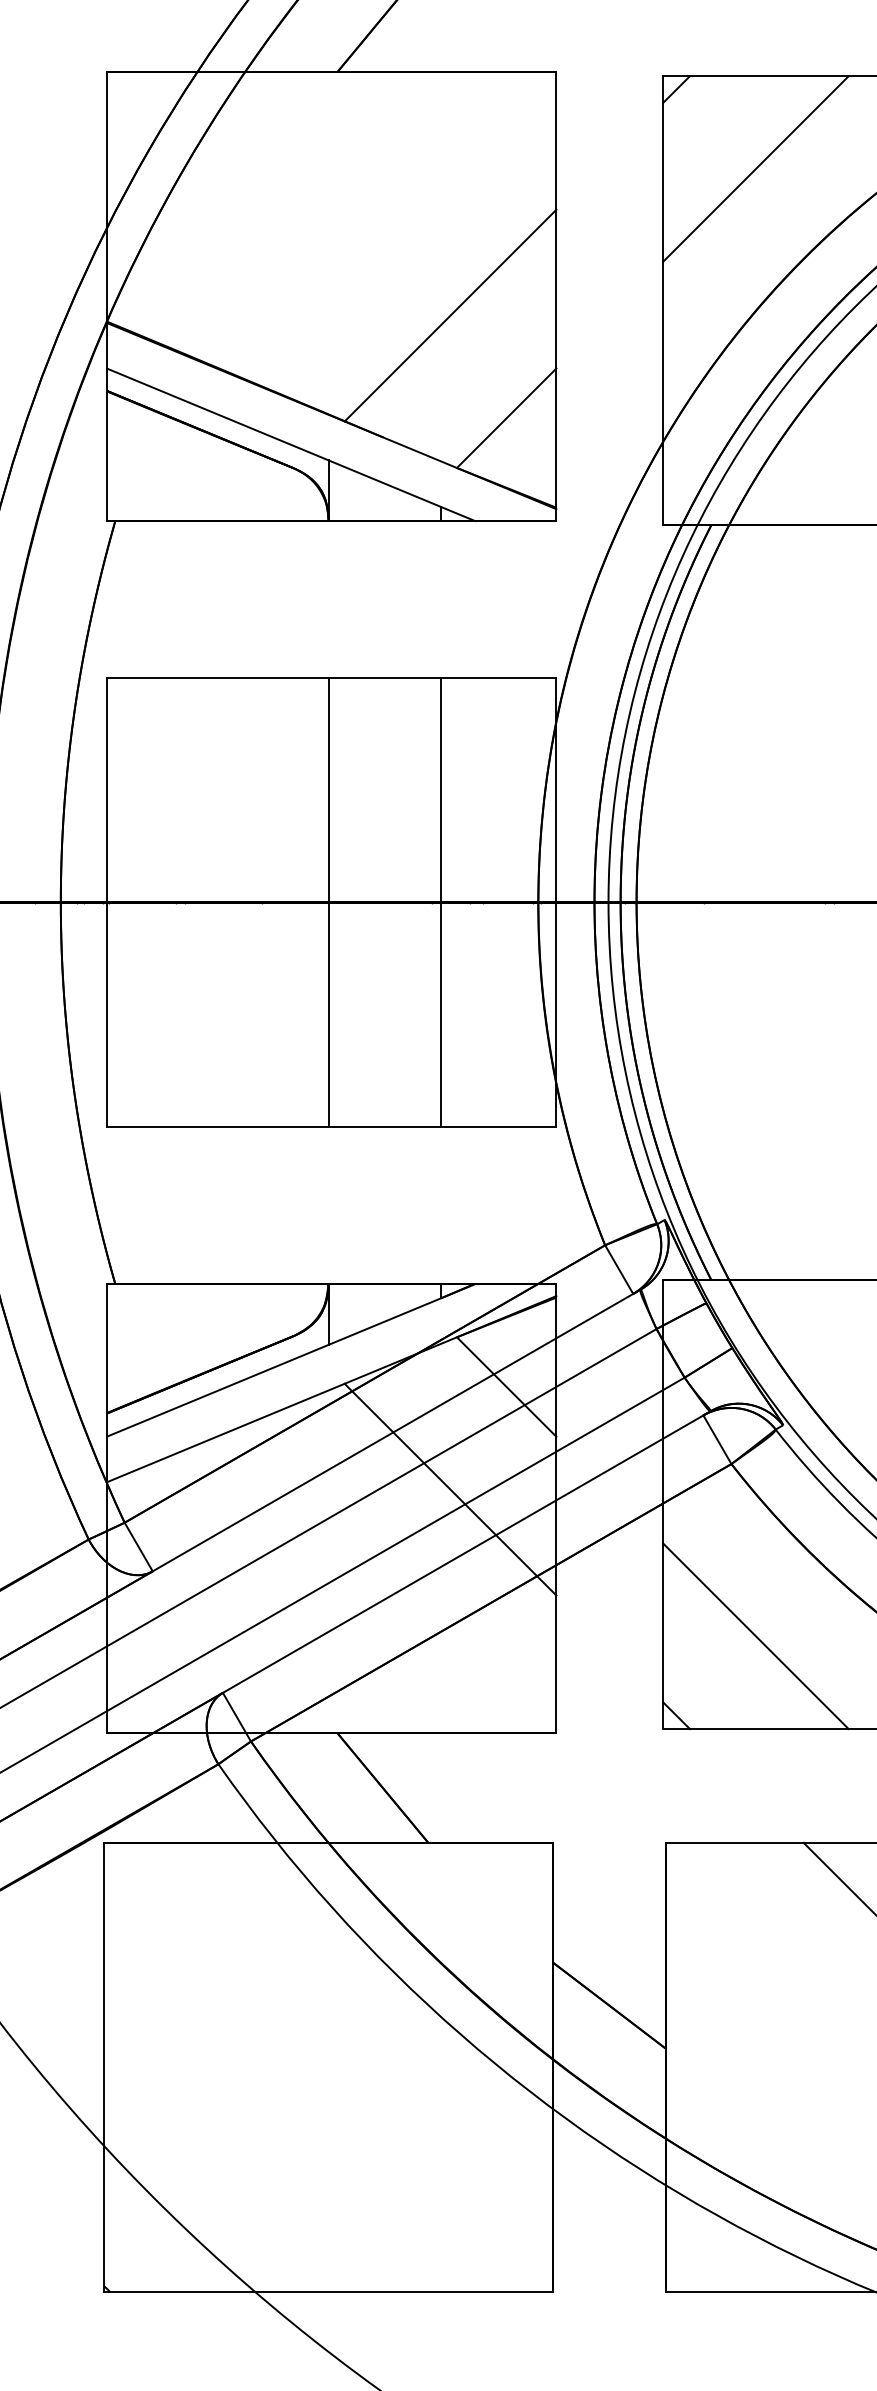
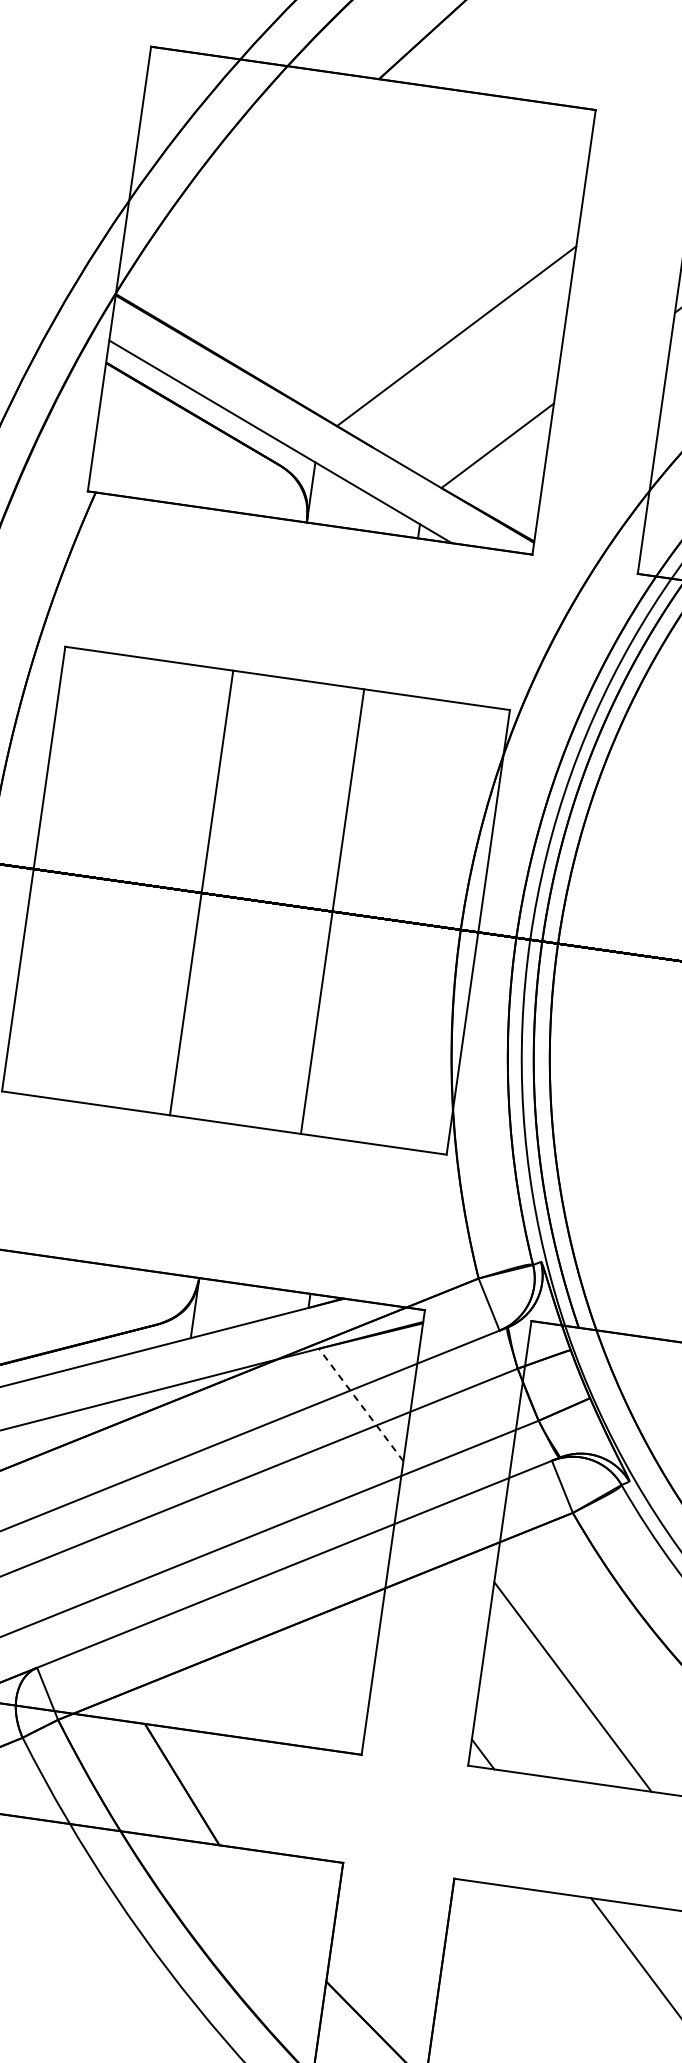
line: (328, 902) -> (201, 892), moved
line: (440, 902) -> (332, 911), moved
line: (506, 1386) -> (361, 1404), solid -> dashed
line: (450, 1489) -> (291, 1498), removed

